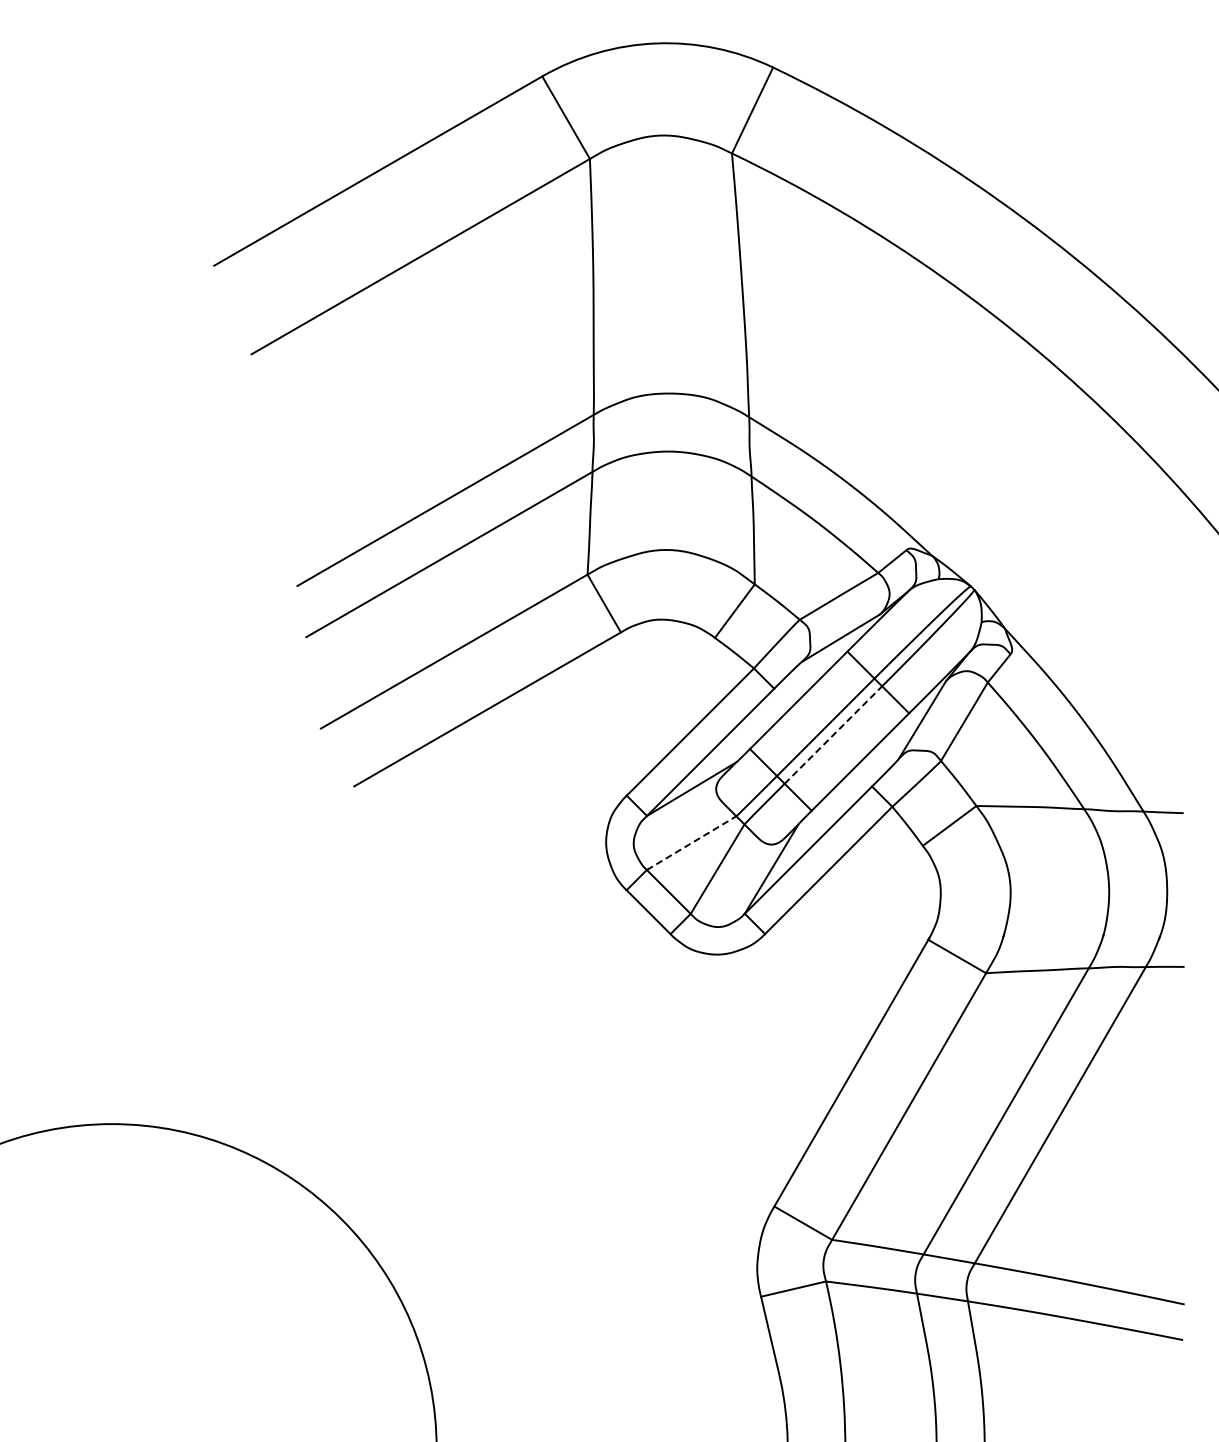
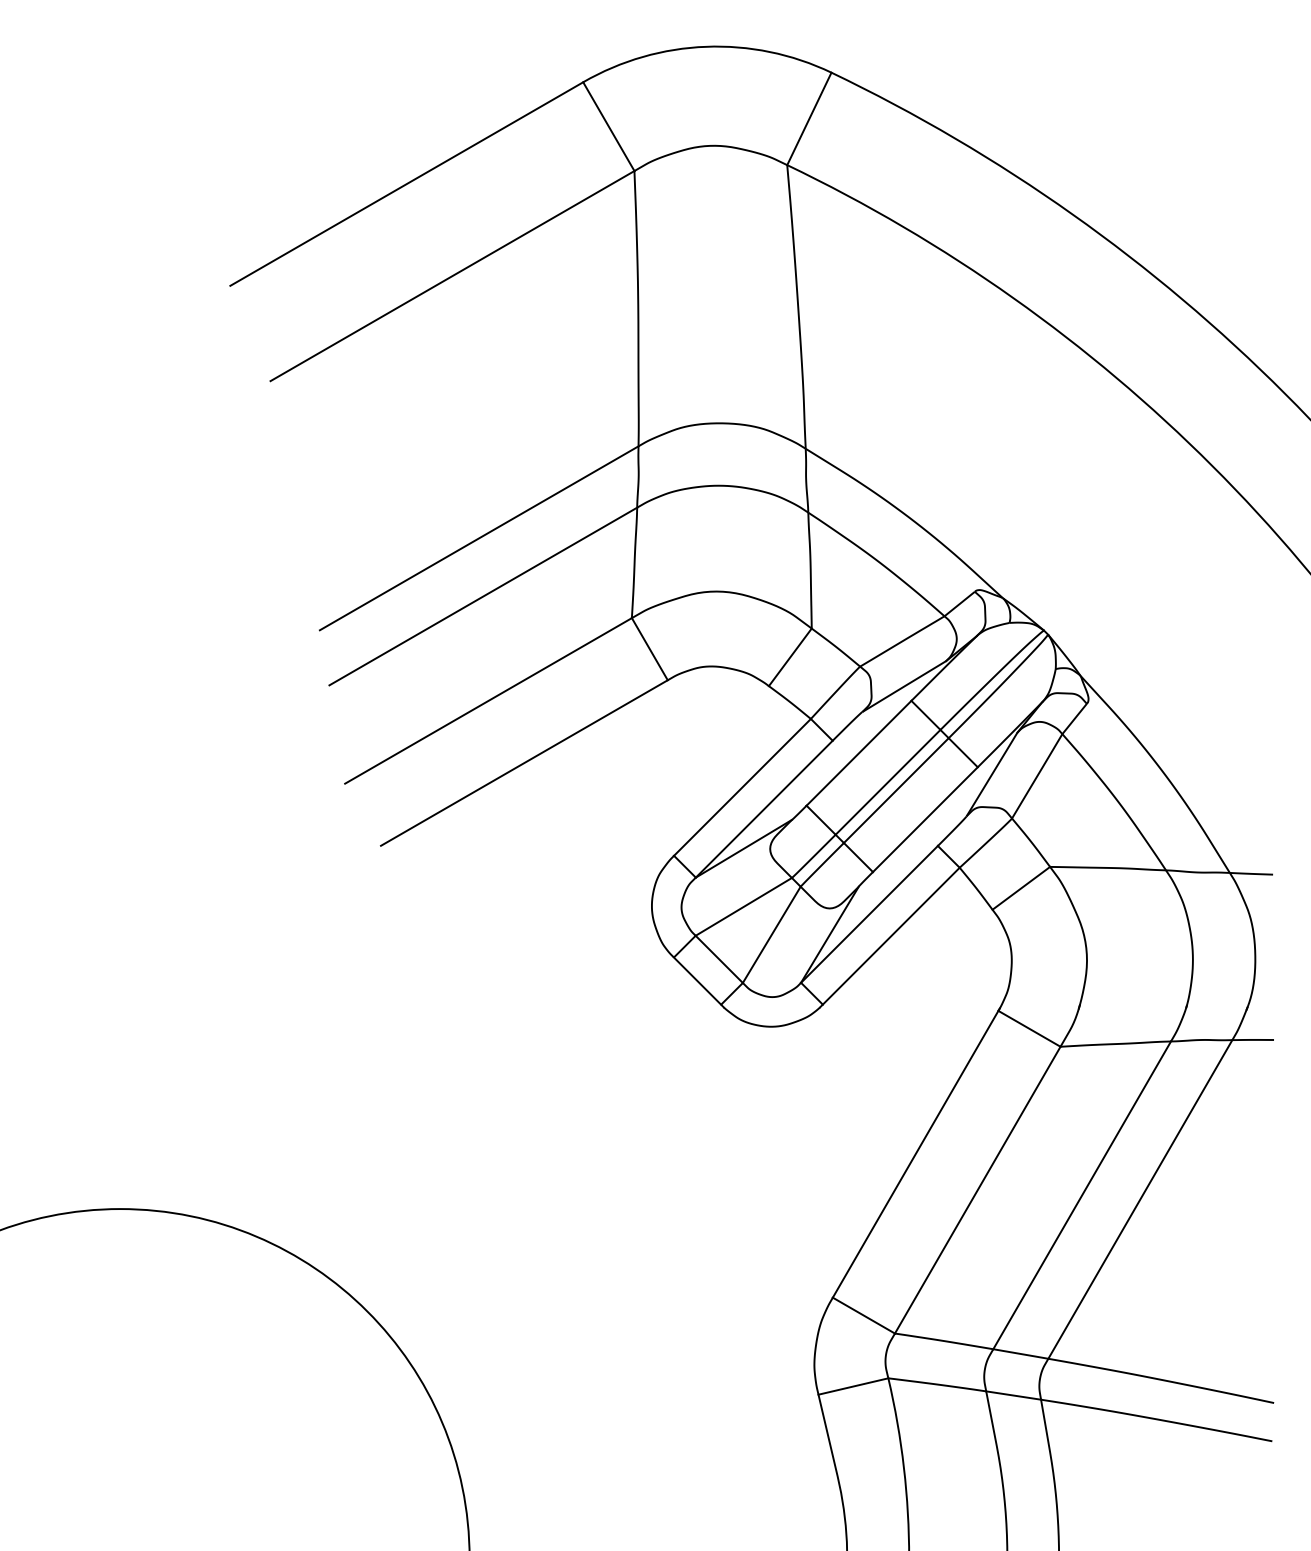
line: (833, 735) -> (896, 791), dashed -> solid
line: (692, 842) -> (744, 906), dashed -> solid

